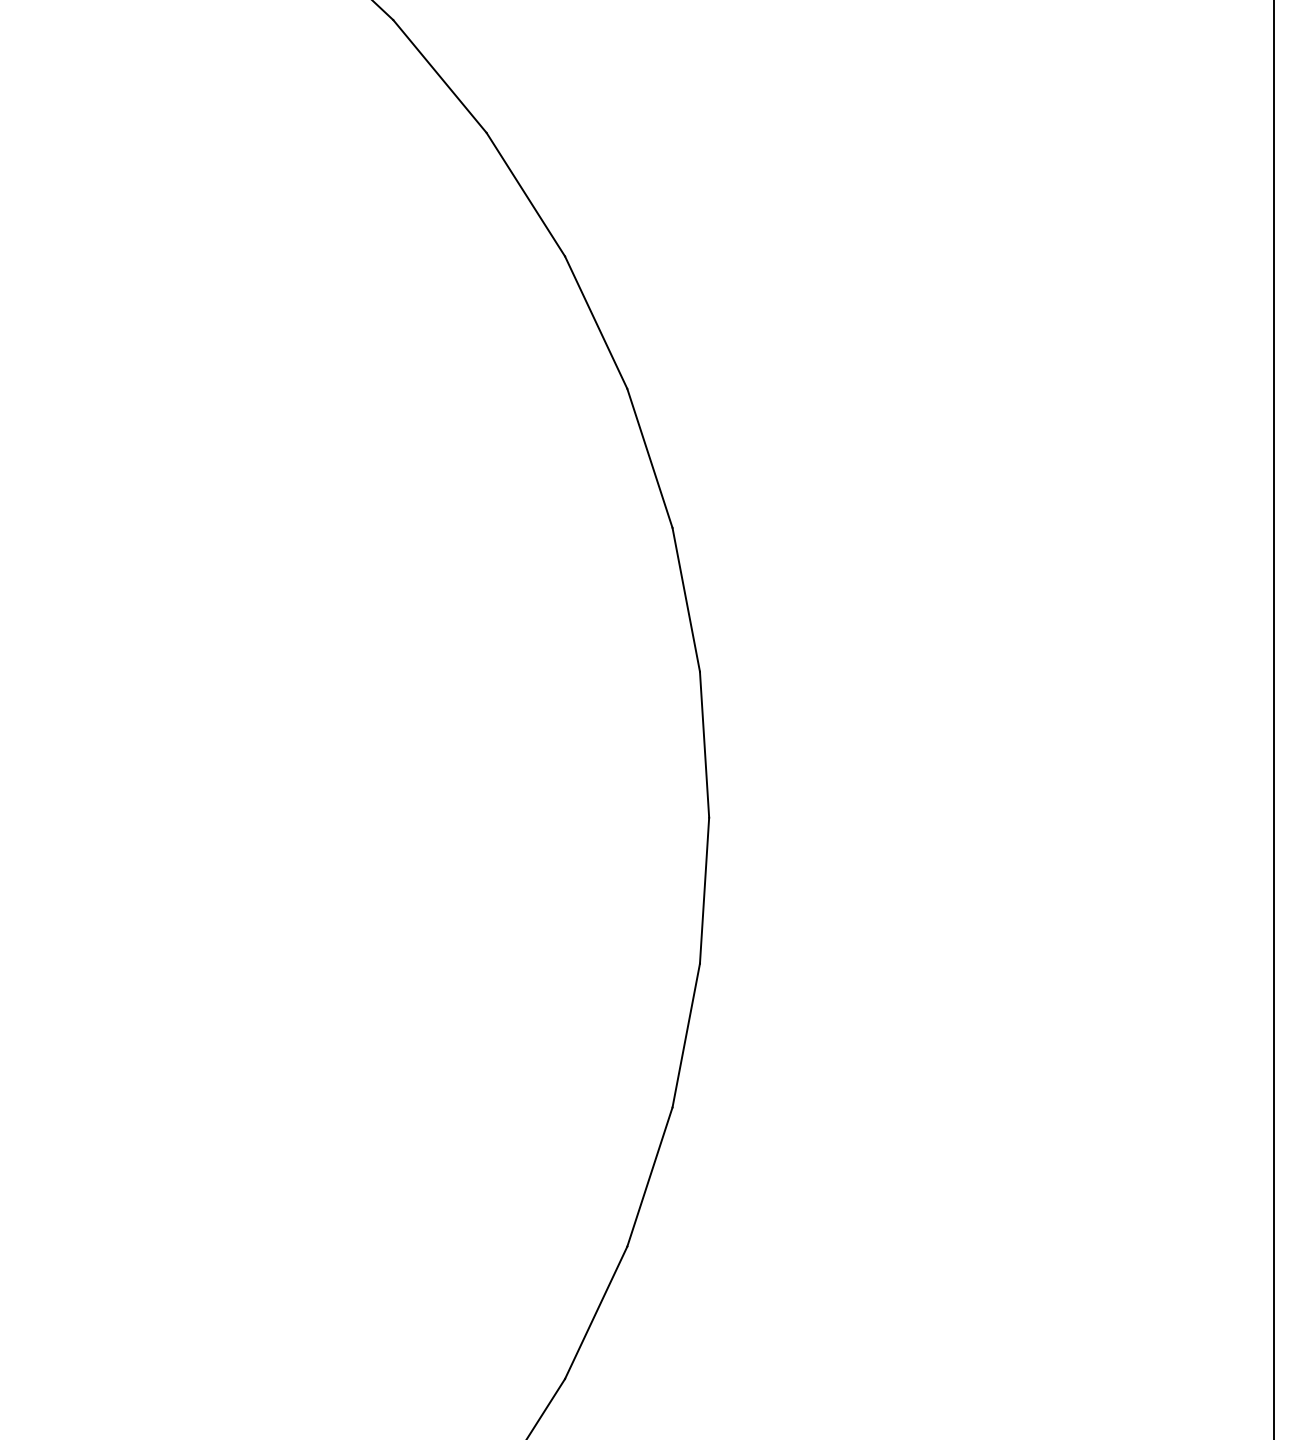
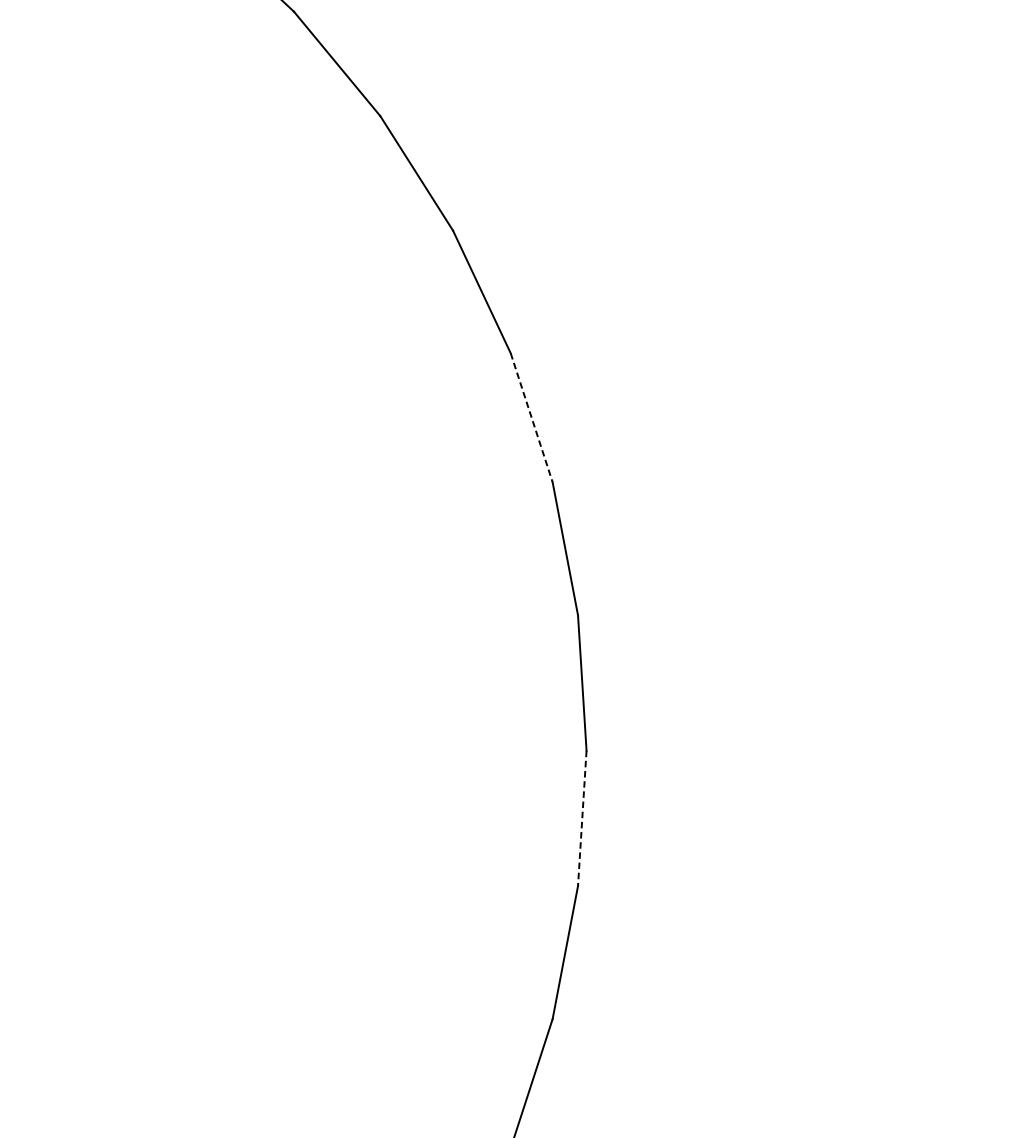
line: (650, 458) -> (532, 417), solid -> dashed
line: (704, 891) -> (582, 819), solid -> dashed

